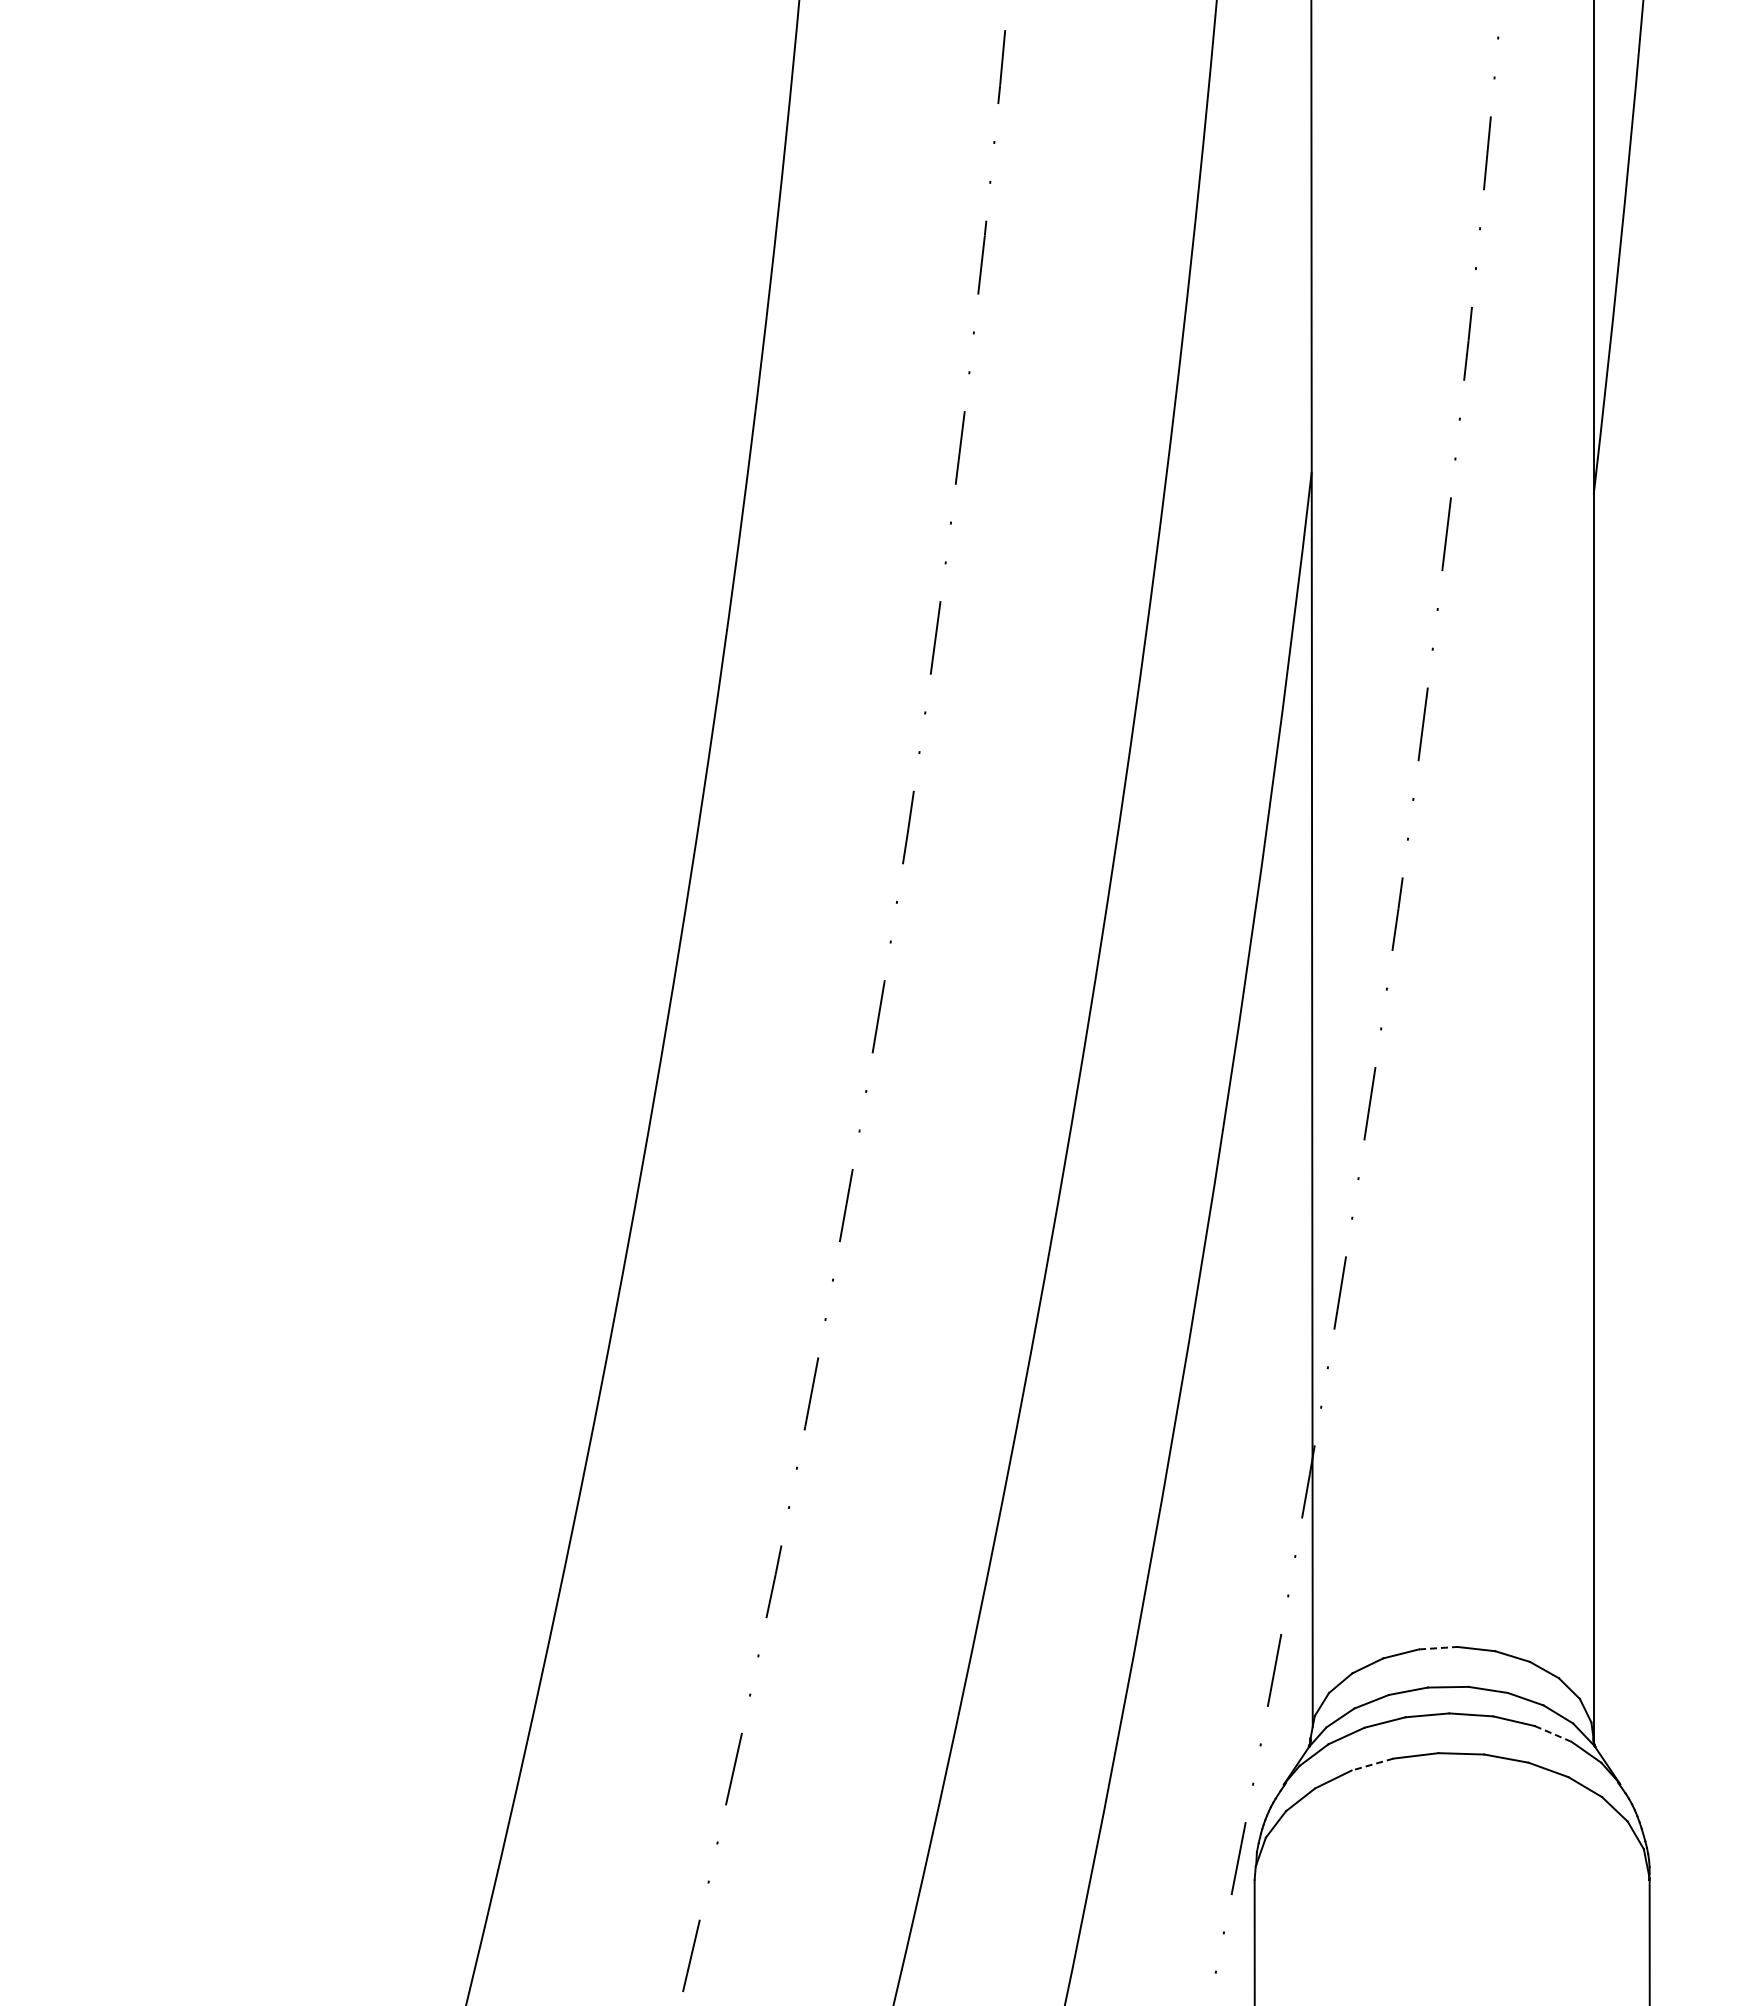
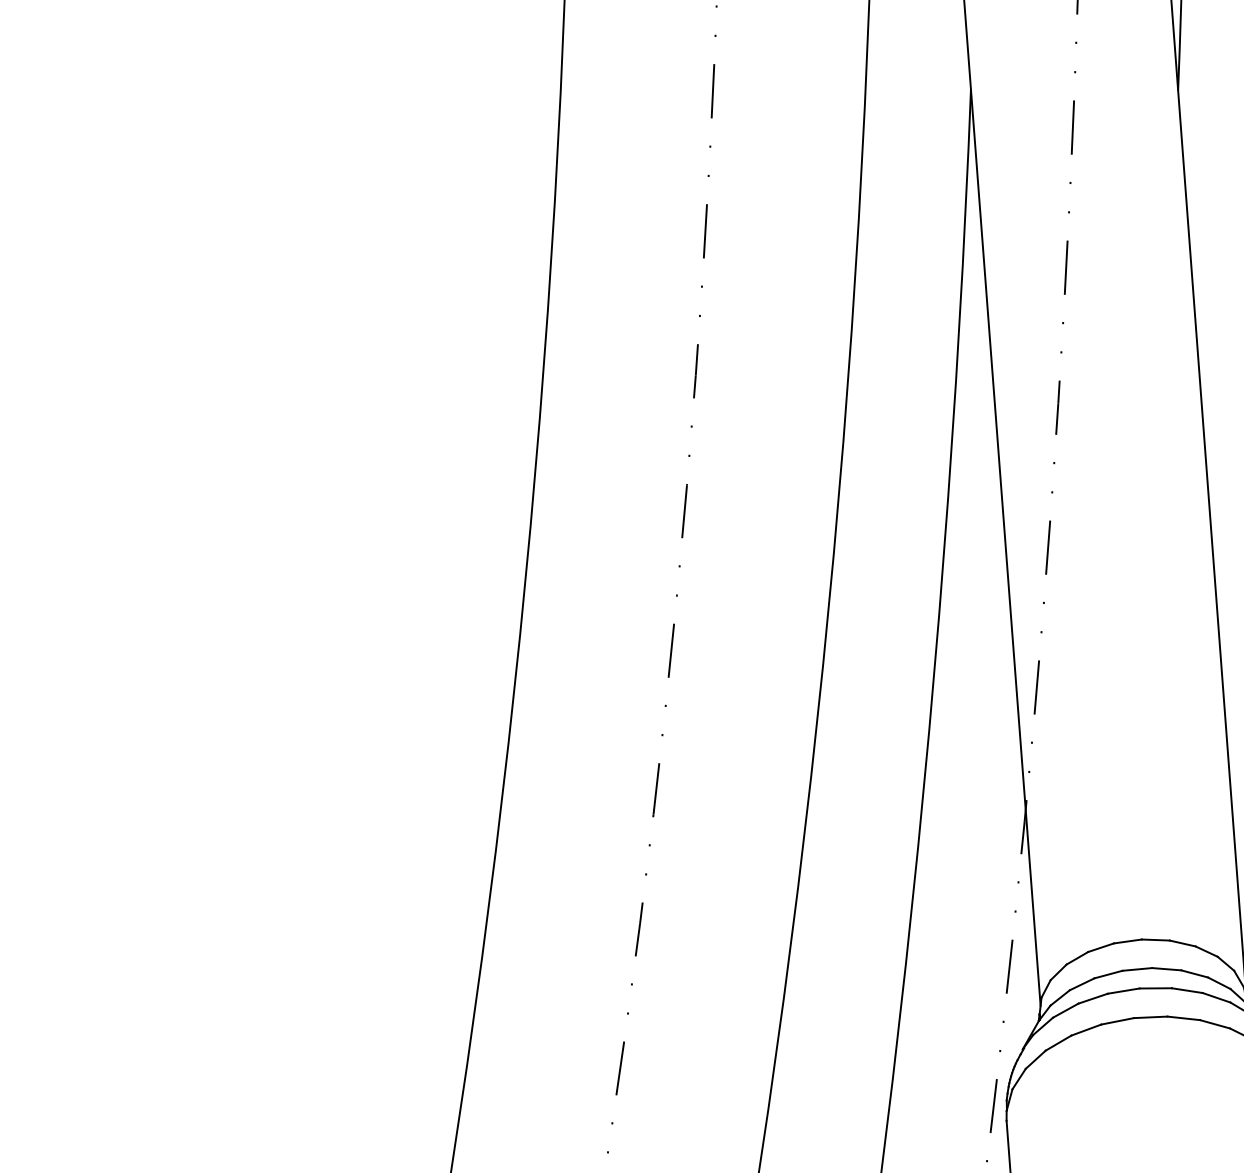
line: (1438, 1648) -> (1128, 941), dashed -> solid
line: (1553, 1733) -> (1216, 997), dashed -> solid
line: (1372, 1764) -> (1086, 1030), dashed -> solid

